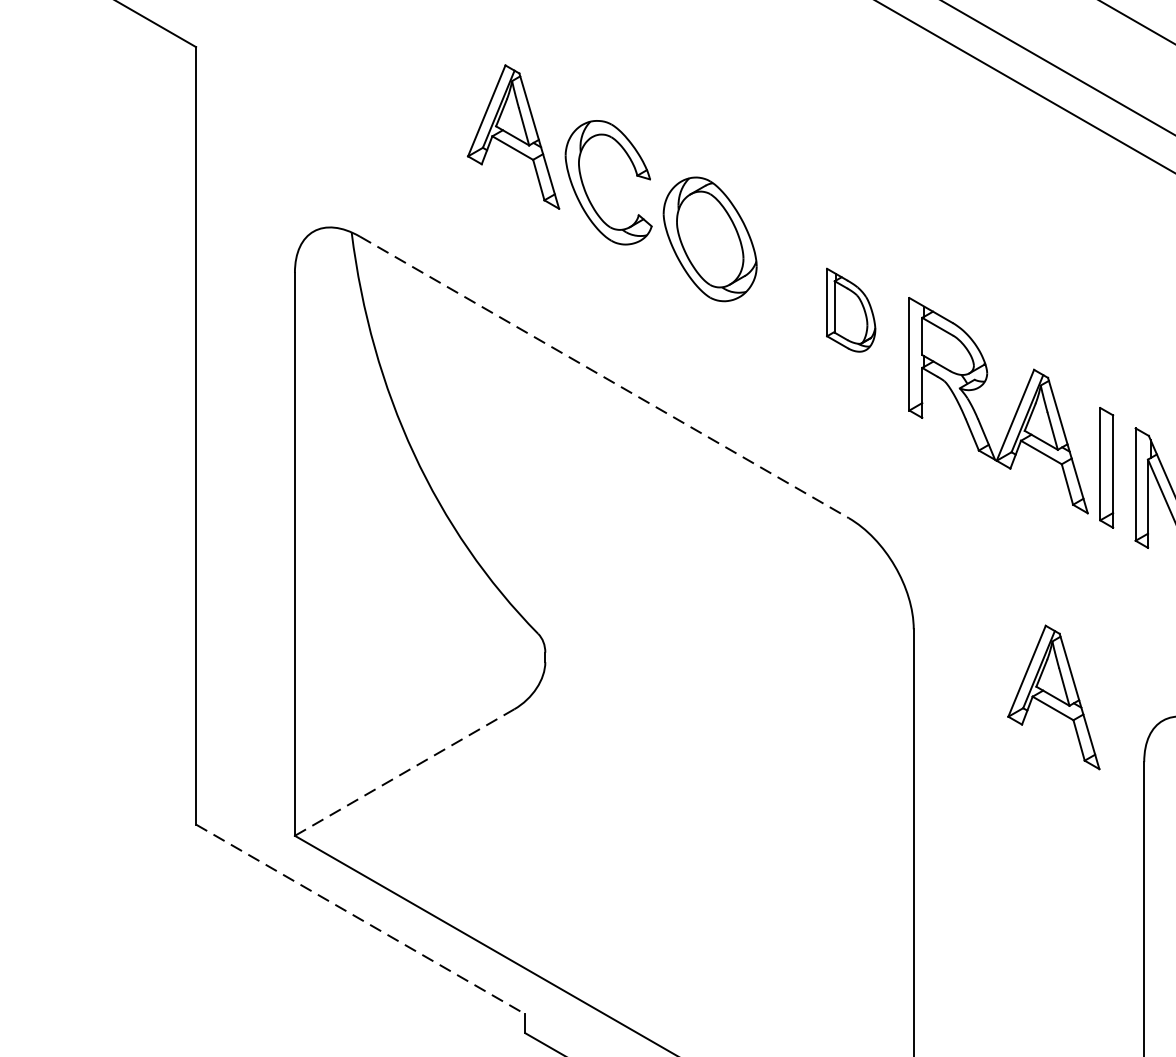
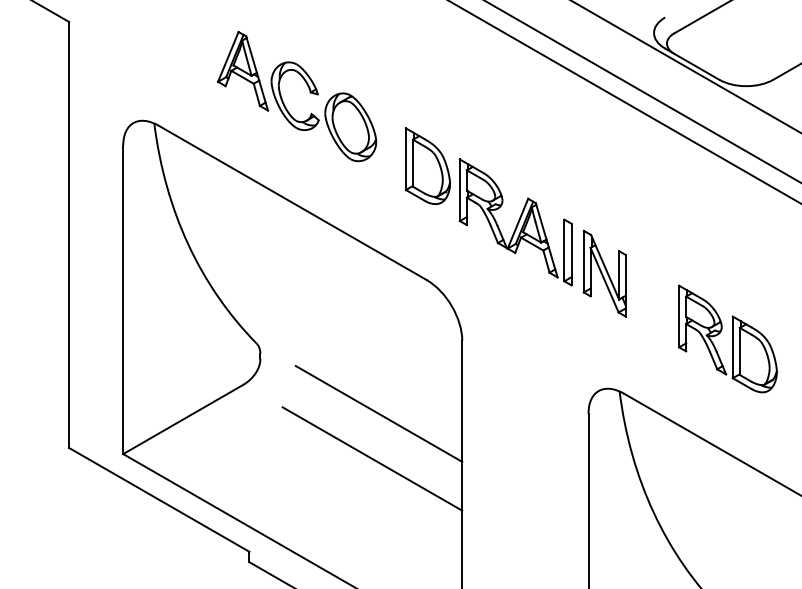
part: (850, 309) -> (427, 165), size x1.67
line: (605, 378) -> (293, 203), dashed -> solid
part: (1054, 696) -> (539, 377), removed
line: (760, 761) -> (378, 413), added
line: (404, 772) -> (183, 419), dashed -> solid
line: (749, 843) -> (372, 458), added
line: (361, 920) -> (159, 500), dashed -> solid

